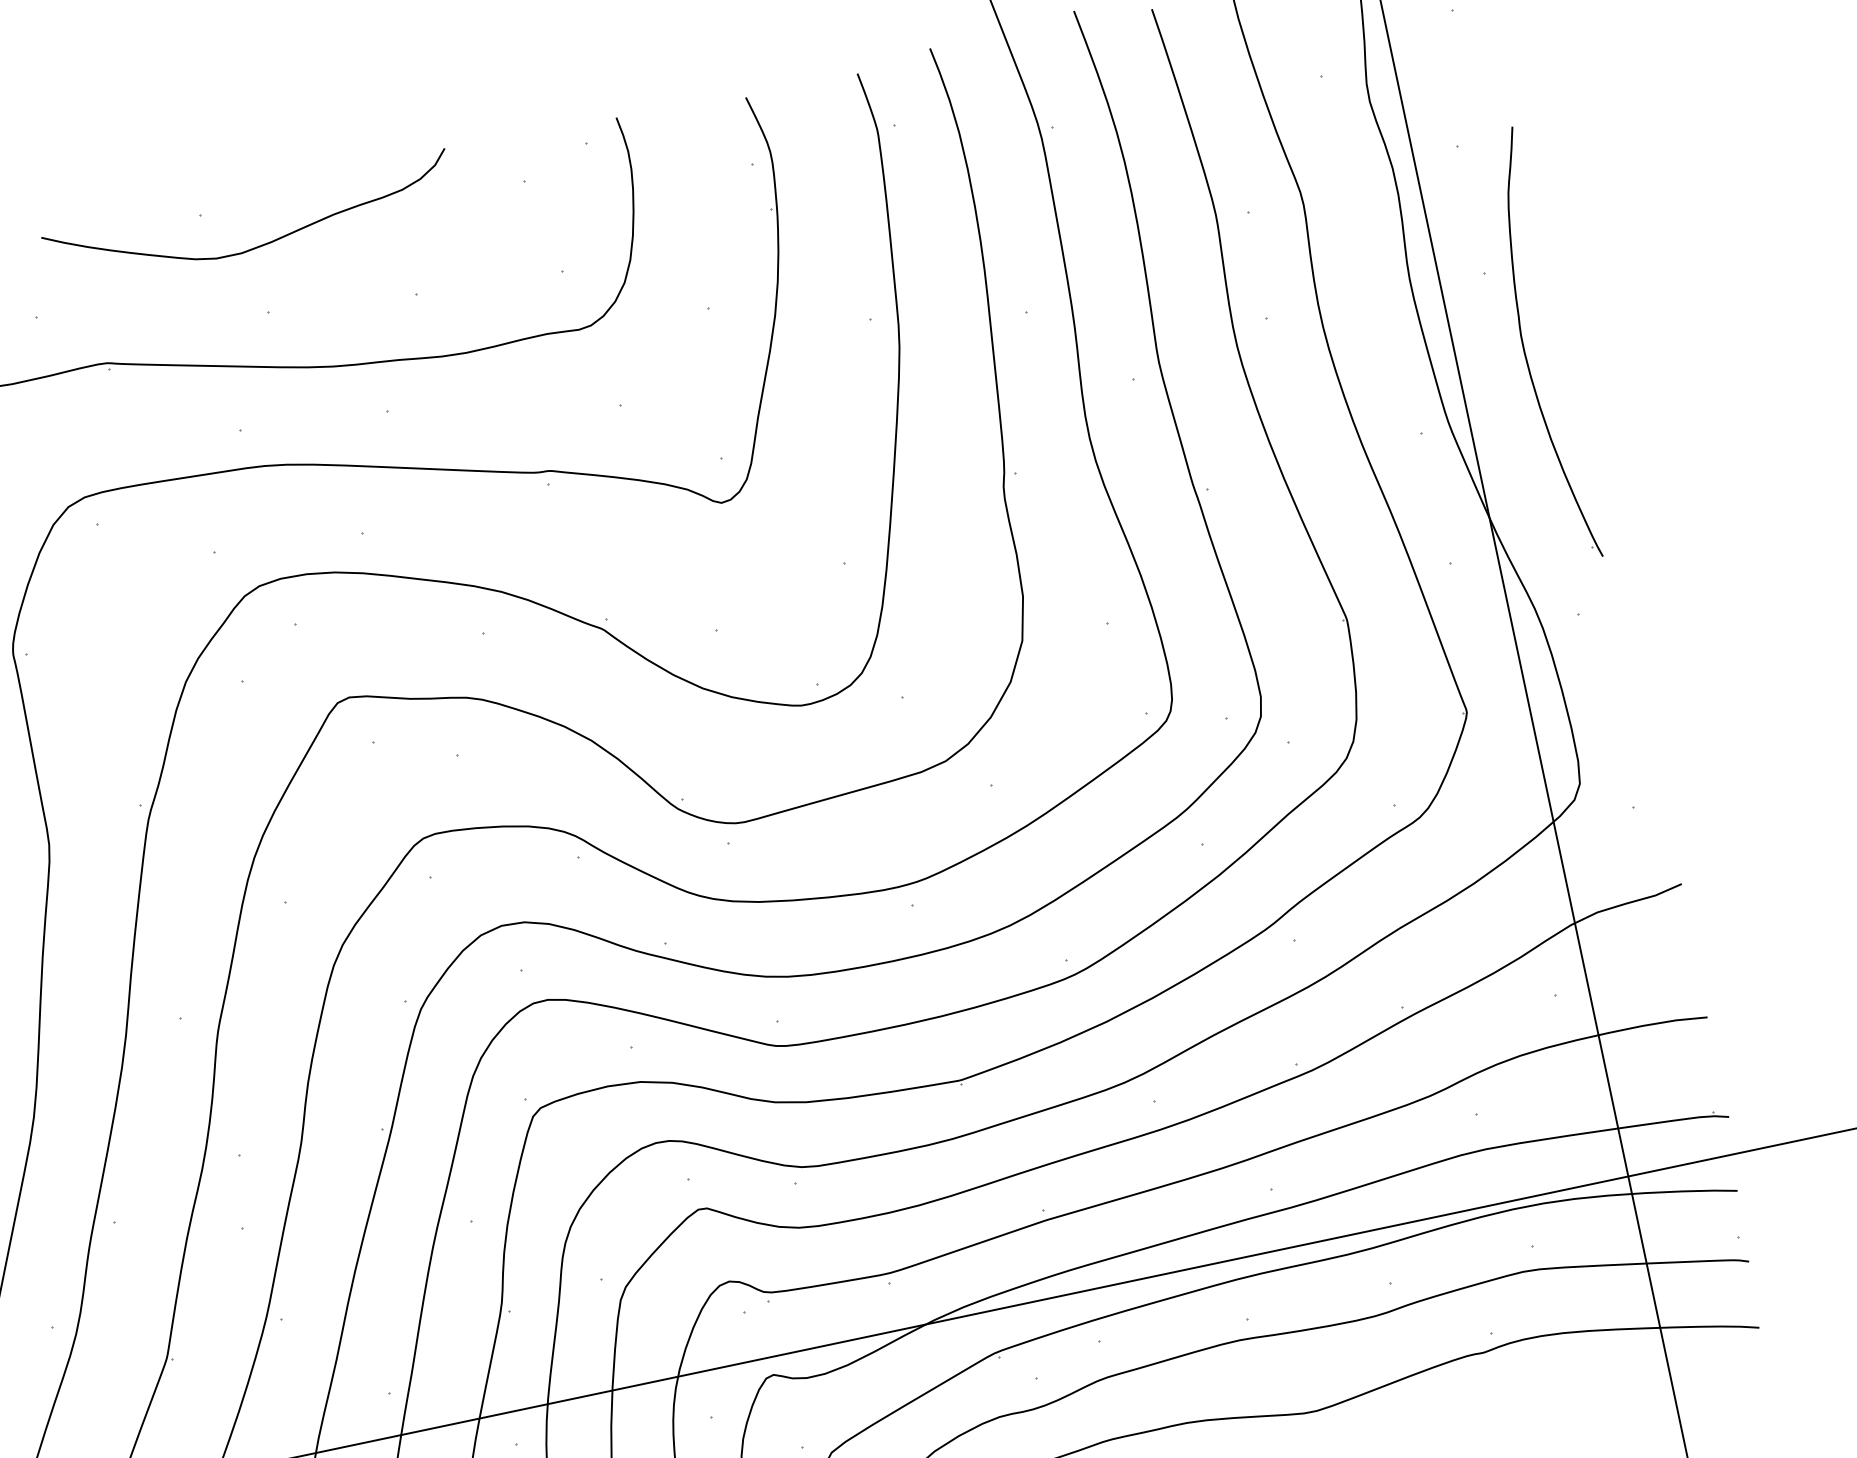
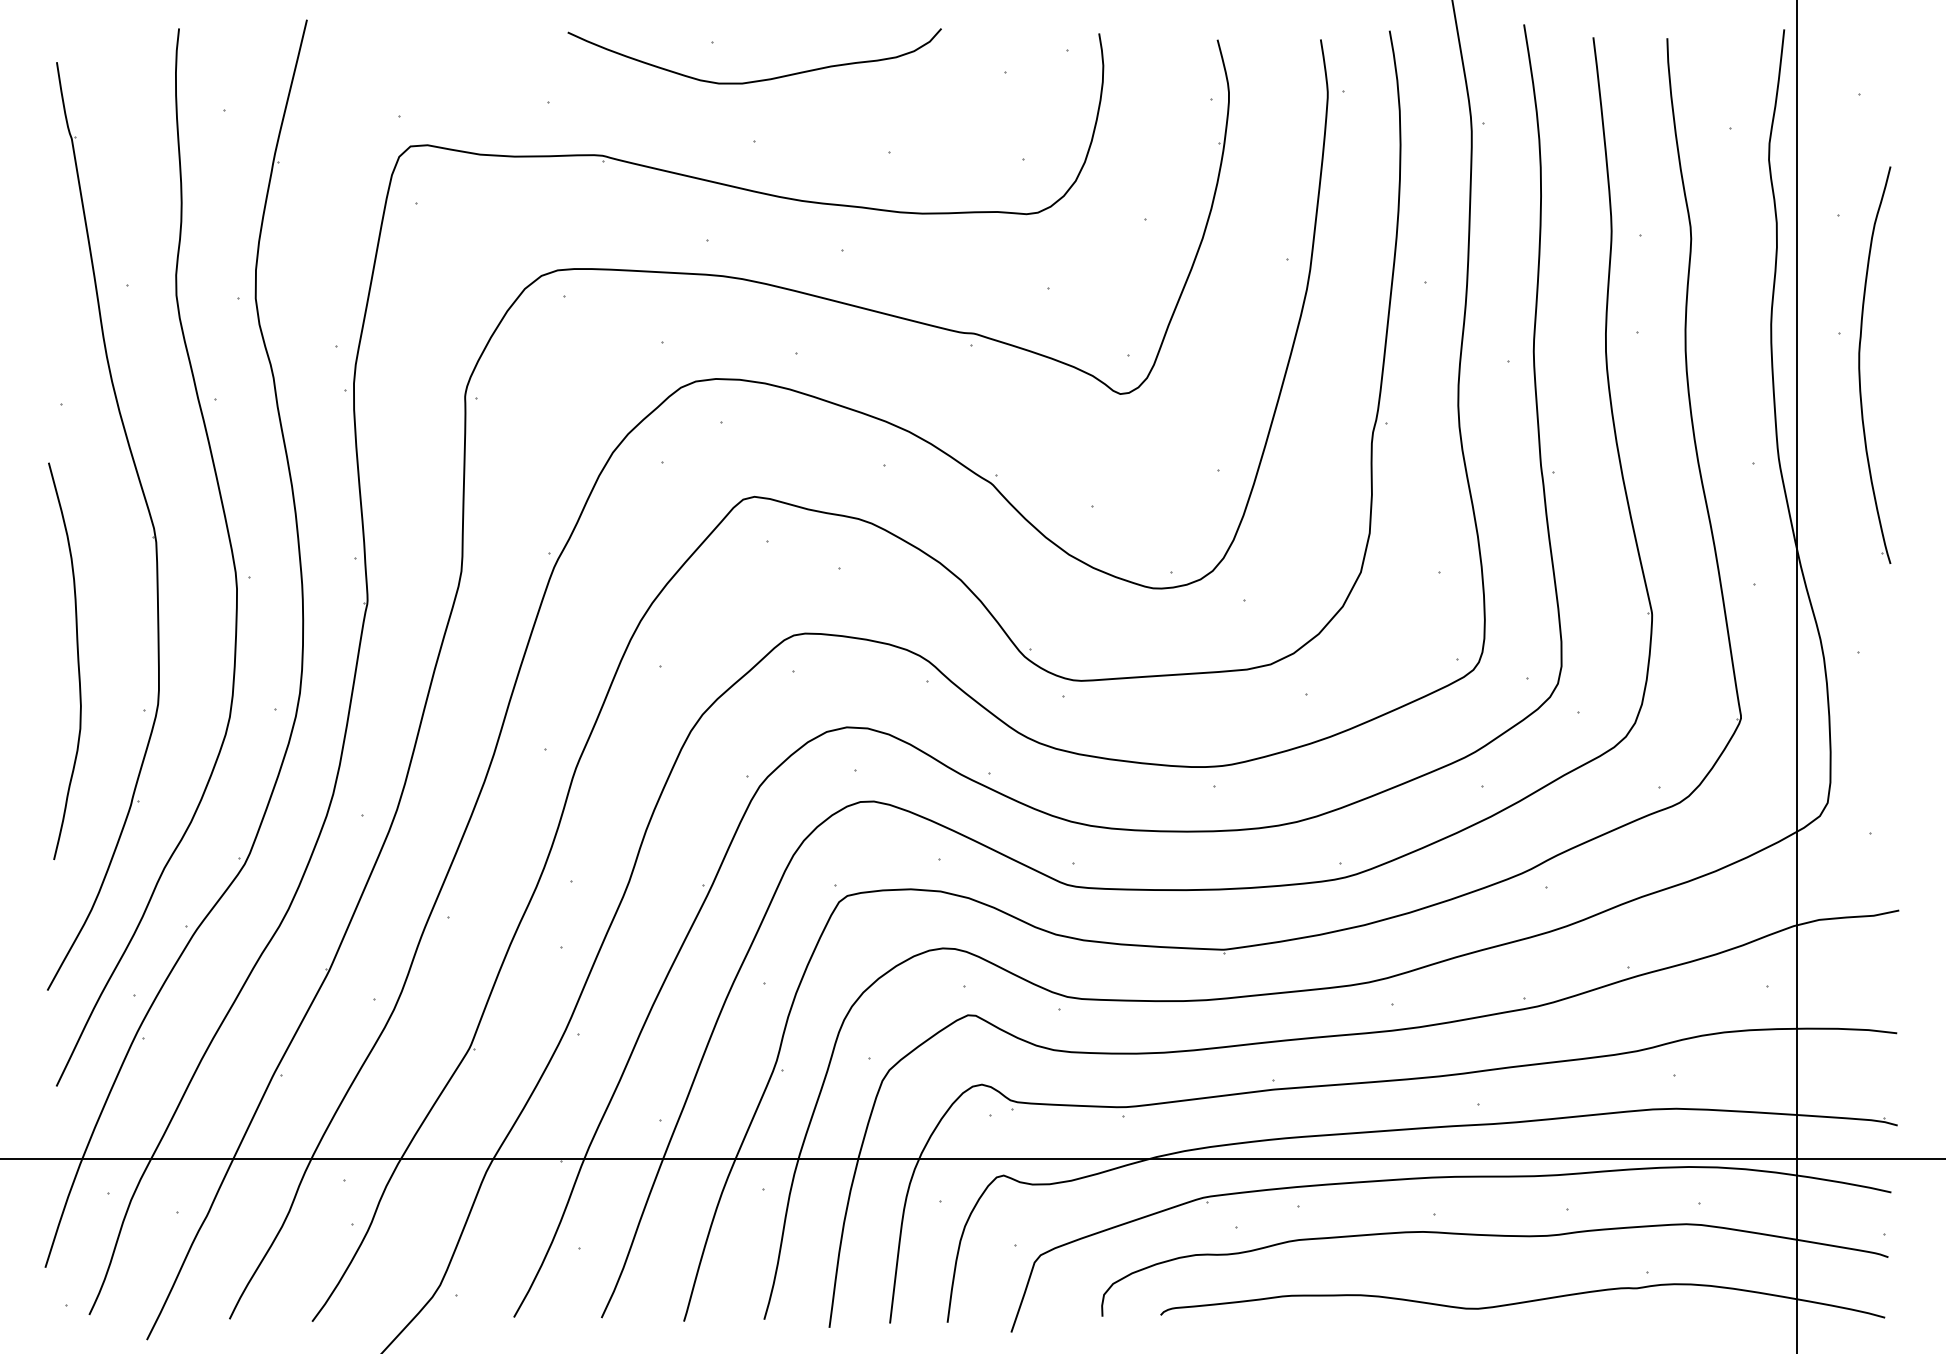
part: (1525, 347) -> (1860, 364), moved

